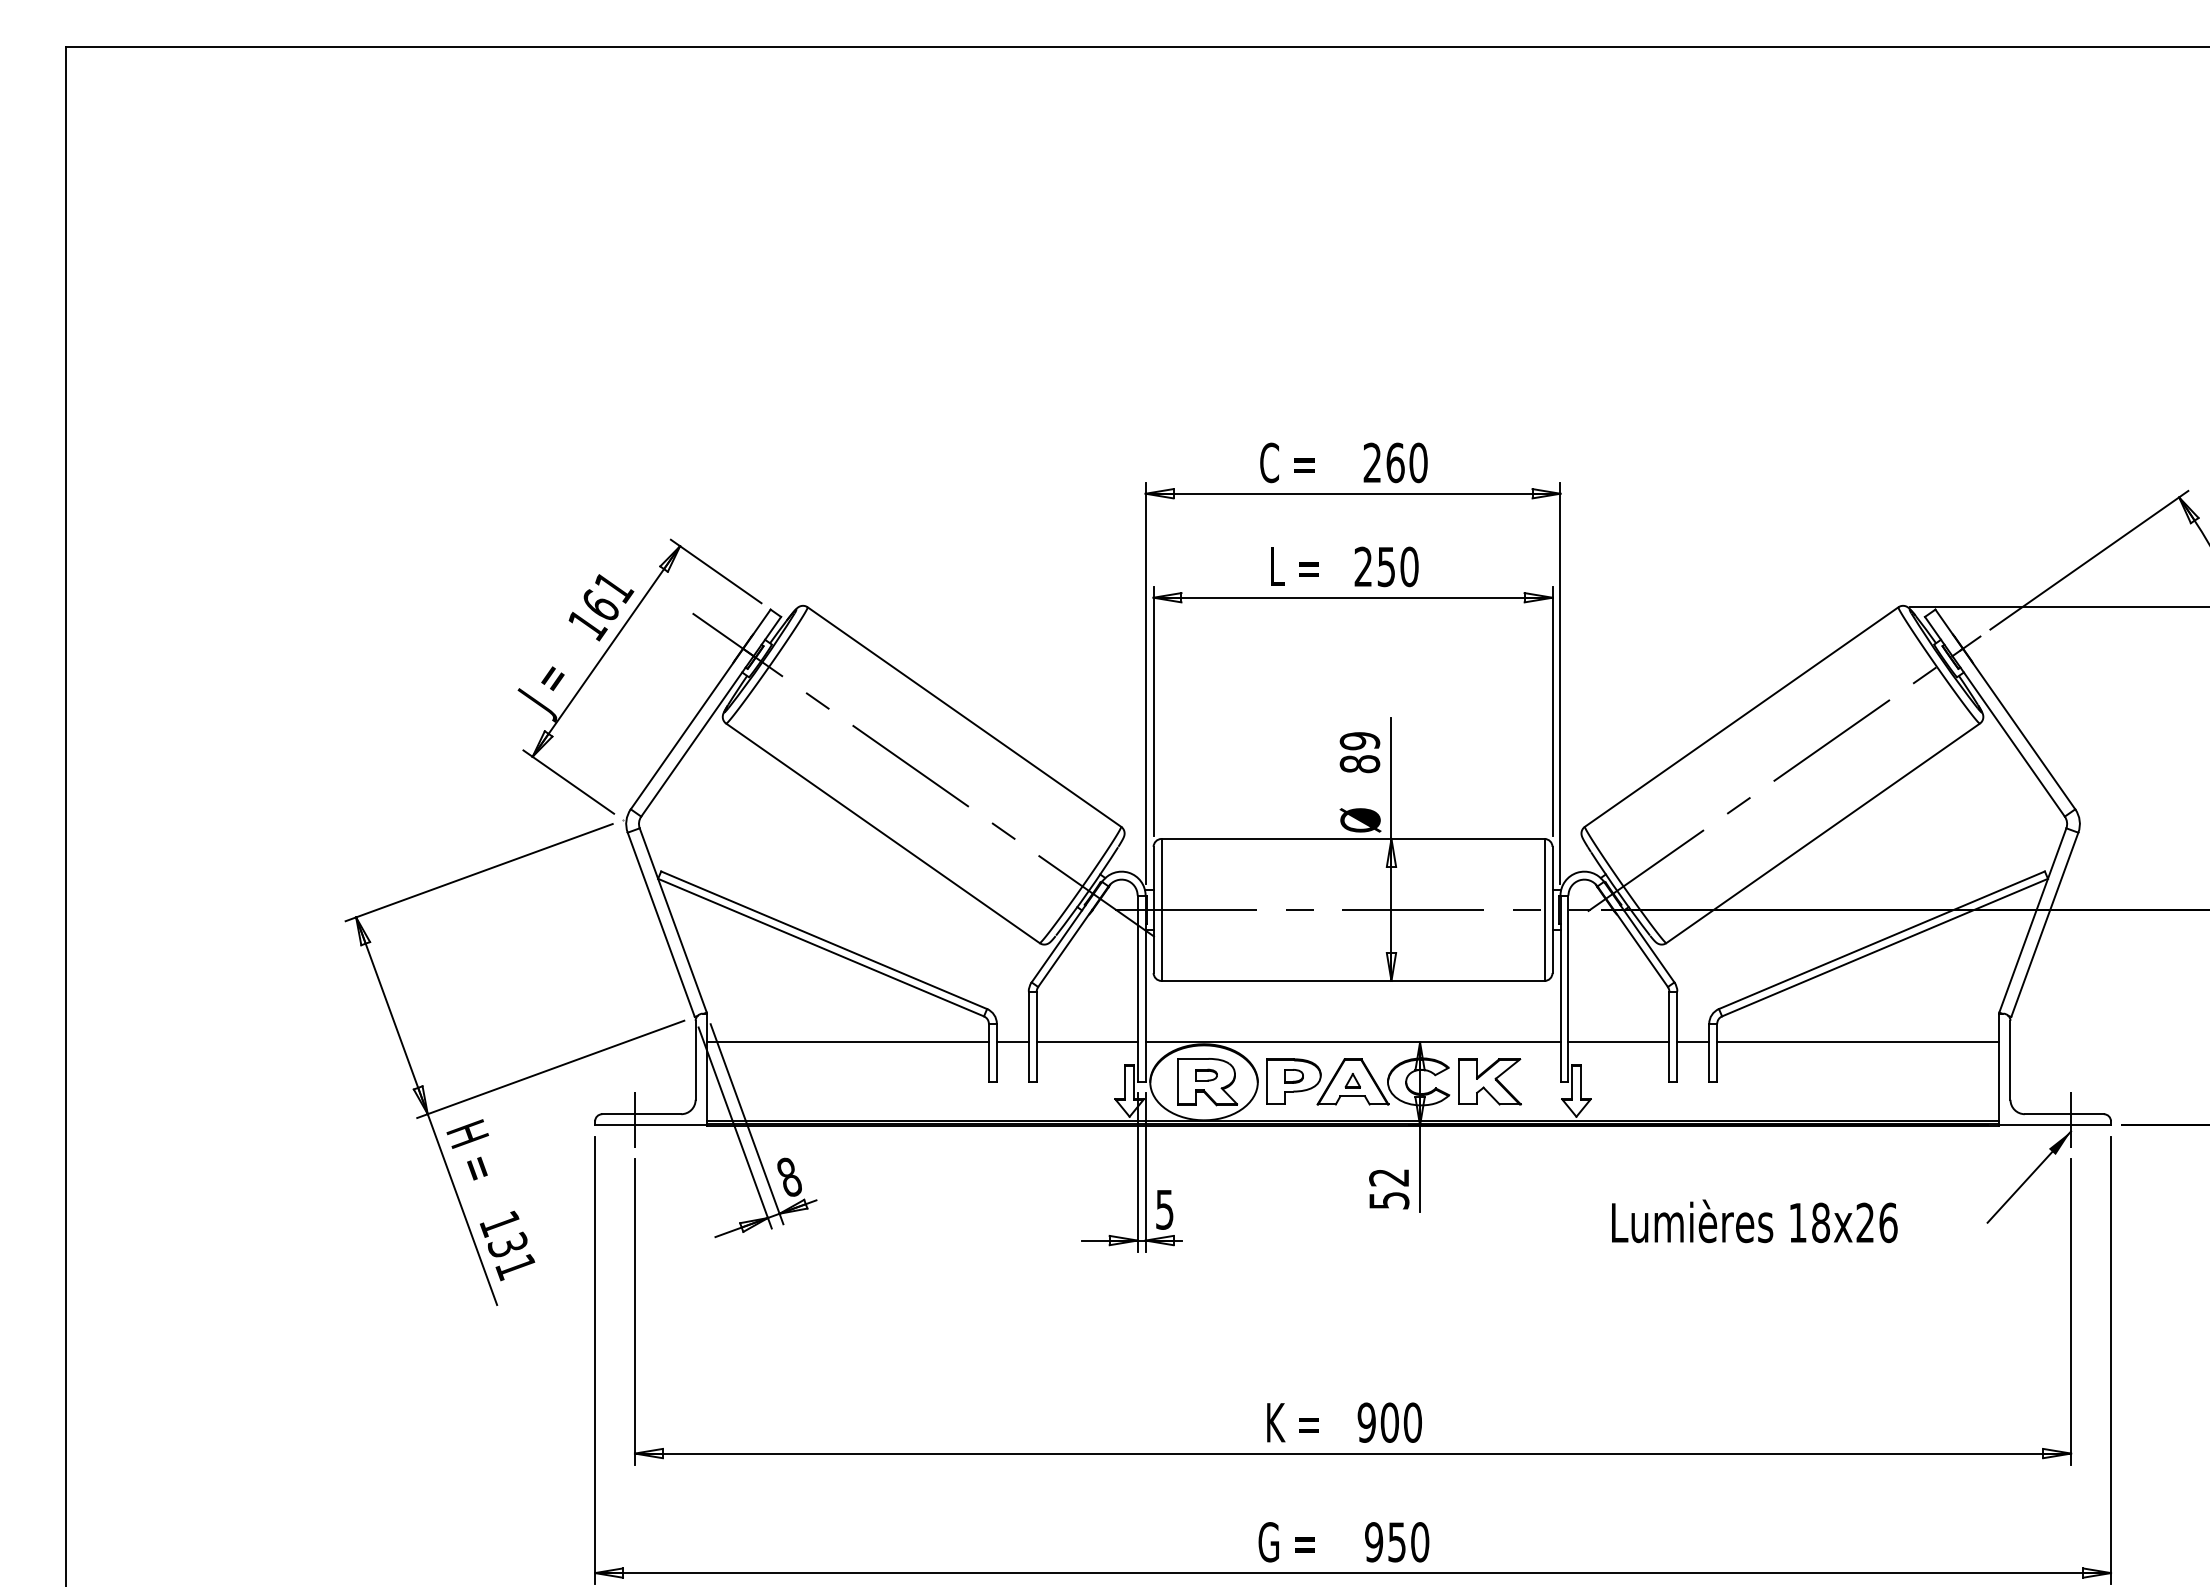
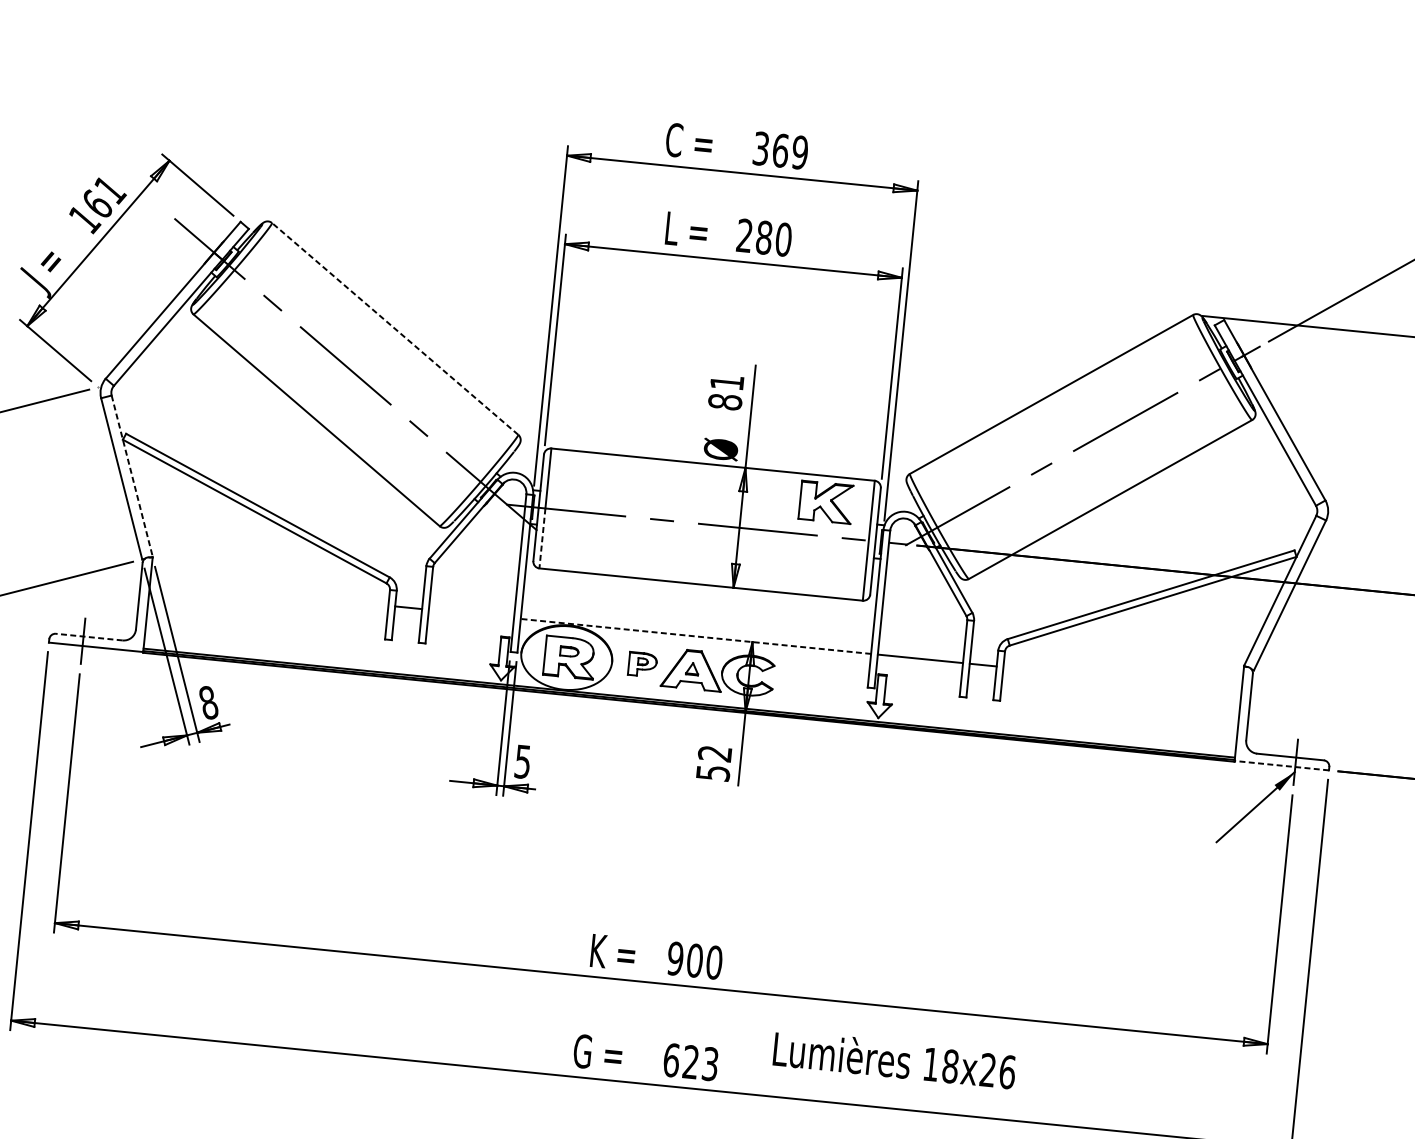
text: (1395, 462) -> (780, 150), 260 -> 369
text: (1386, 566) -> (764, 237), 250 -> 280
line: (964, 716) -> (395, 328), solid -> dashed
text: (1359, 741) -> (726, 382), 89 -> 81
line: (673, 920) -> (132, 476), solid -> dashed
line: (1161, 945) -> (542, 538), solid -> dashed
line: (847, 1042) -> (269, 593), removed
line: (1086, 1042) -> (470, 614), removed
line: (1352, 1042) -> (695, 636), solid -> dashed
line: (1858, 1042) -> (1122, 679), removed
part: (1293, 1081) -> (642, 664), size x0.6
part: (1489, 1081) -> (825, 501), moved
line: (641, 1114) -> (89, 637), solid -> dashed
line: (2055, 1125) -> (1282, 765), solid -> dashed
text: (1754, 1221) -> (894, 1059), moved
text: (1397, 1542) -> (691, 1062), 950 -> 623

